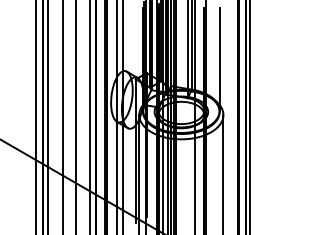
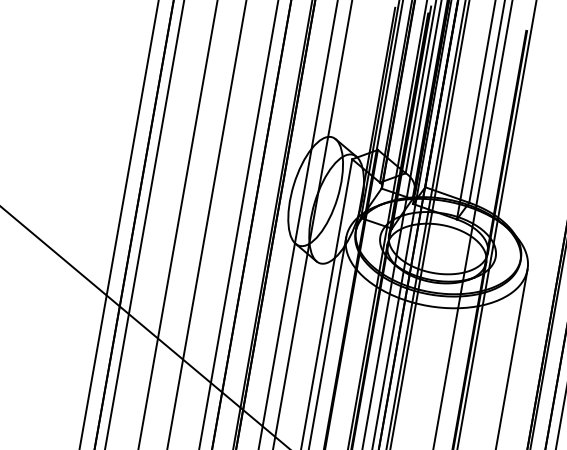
line: (219, 58) -> (540, 146), removed

